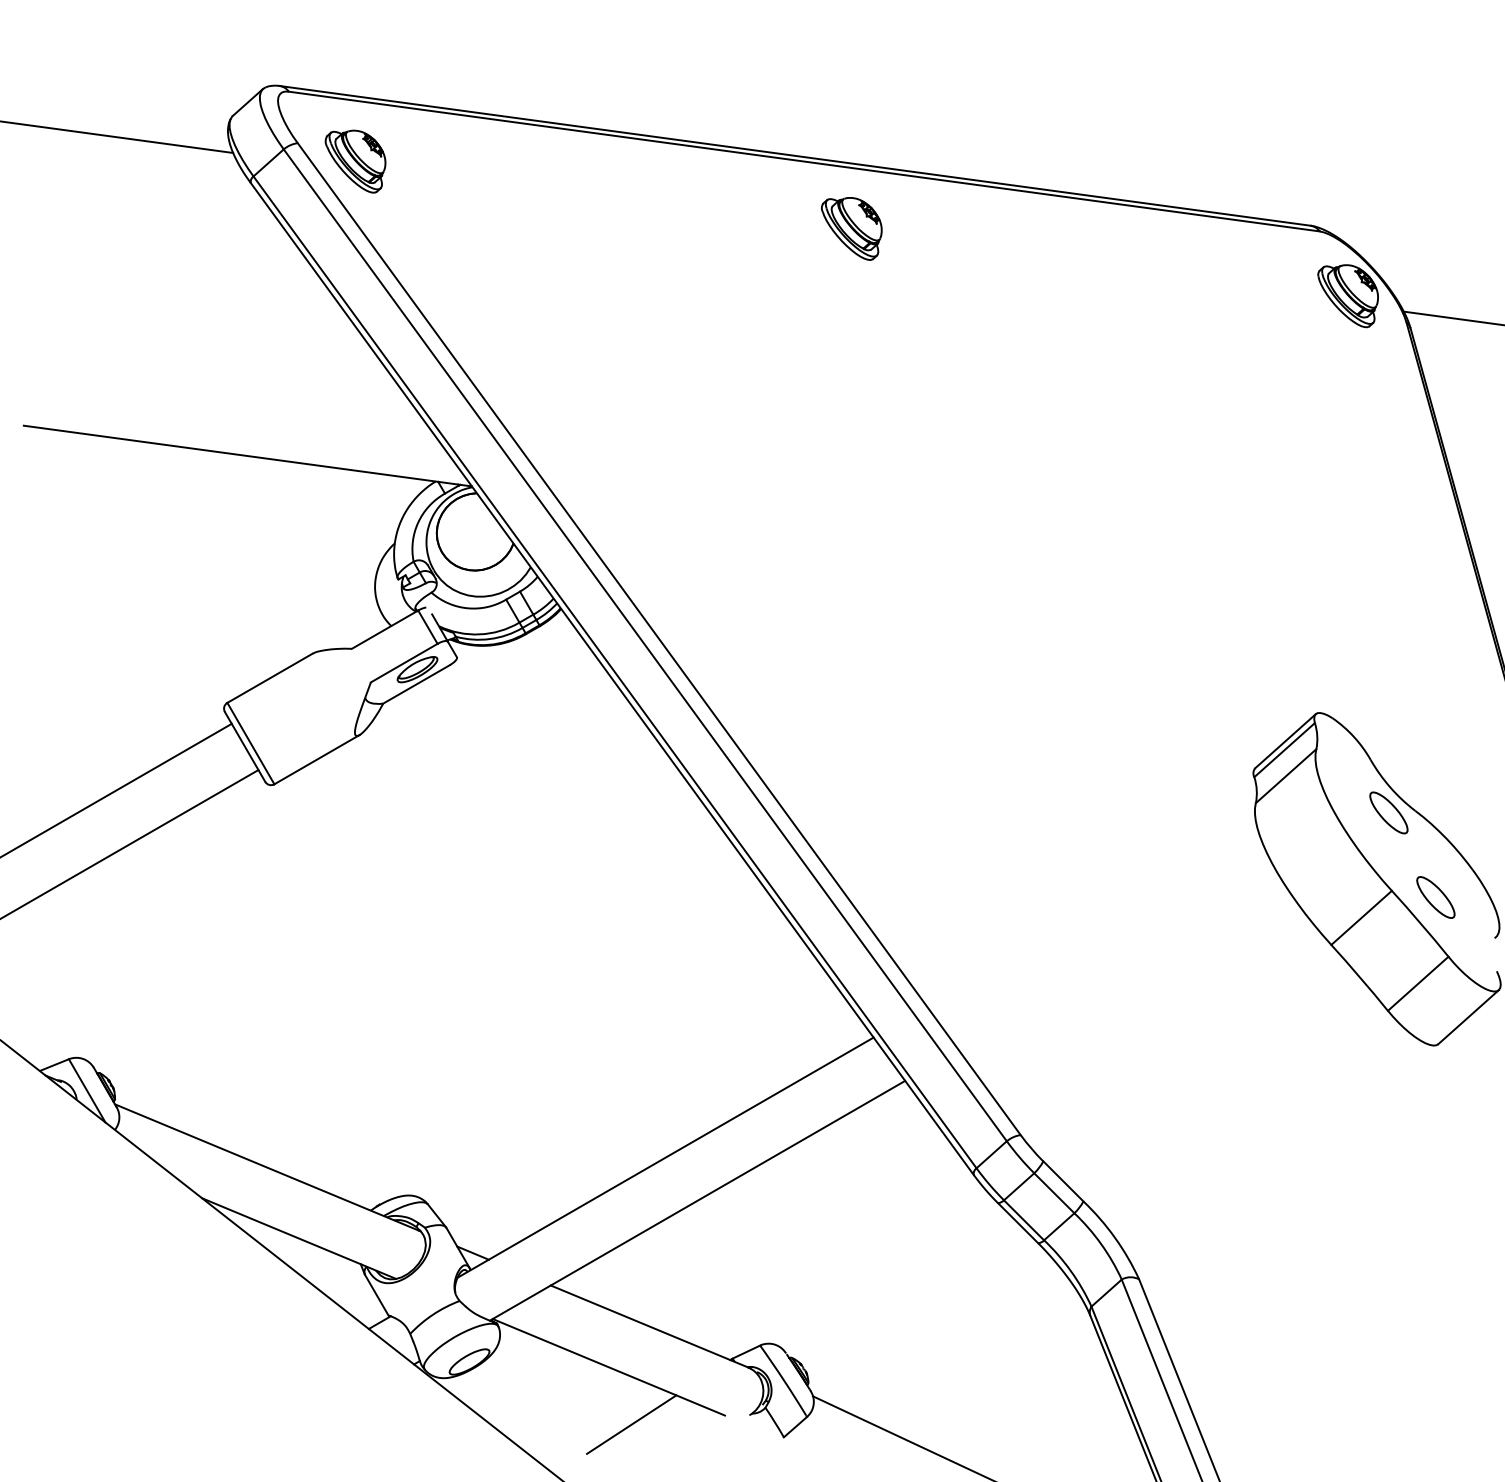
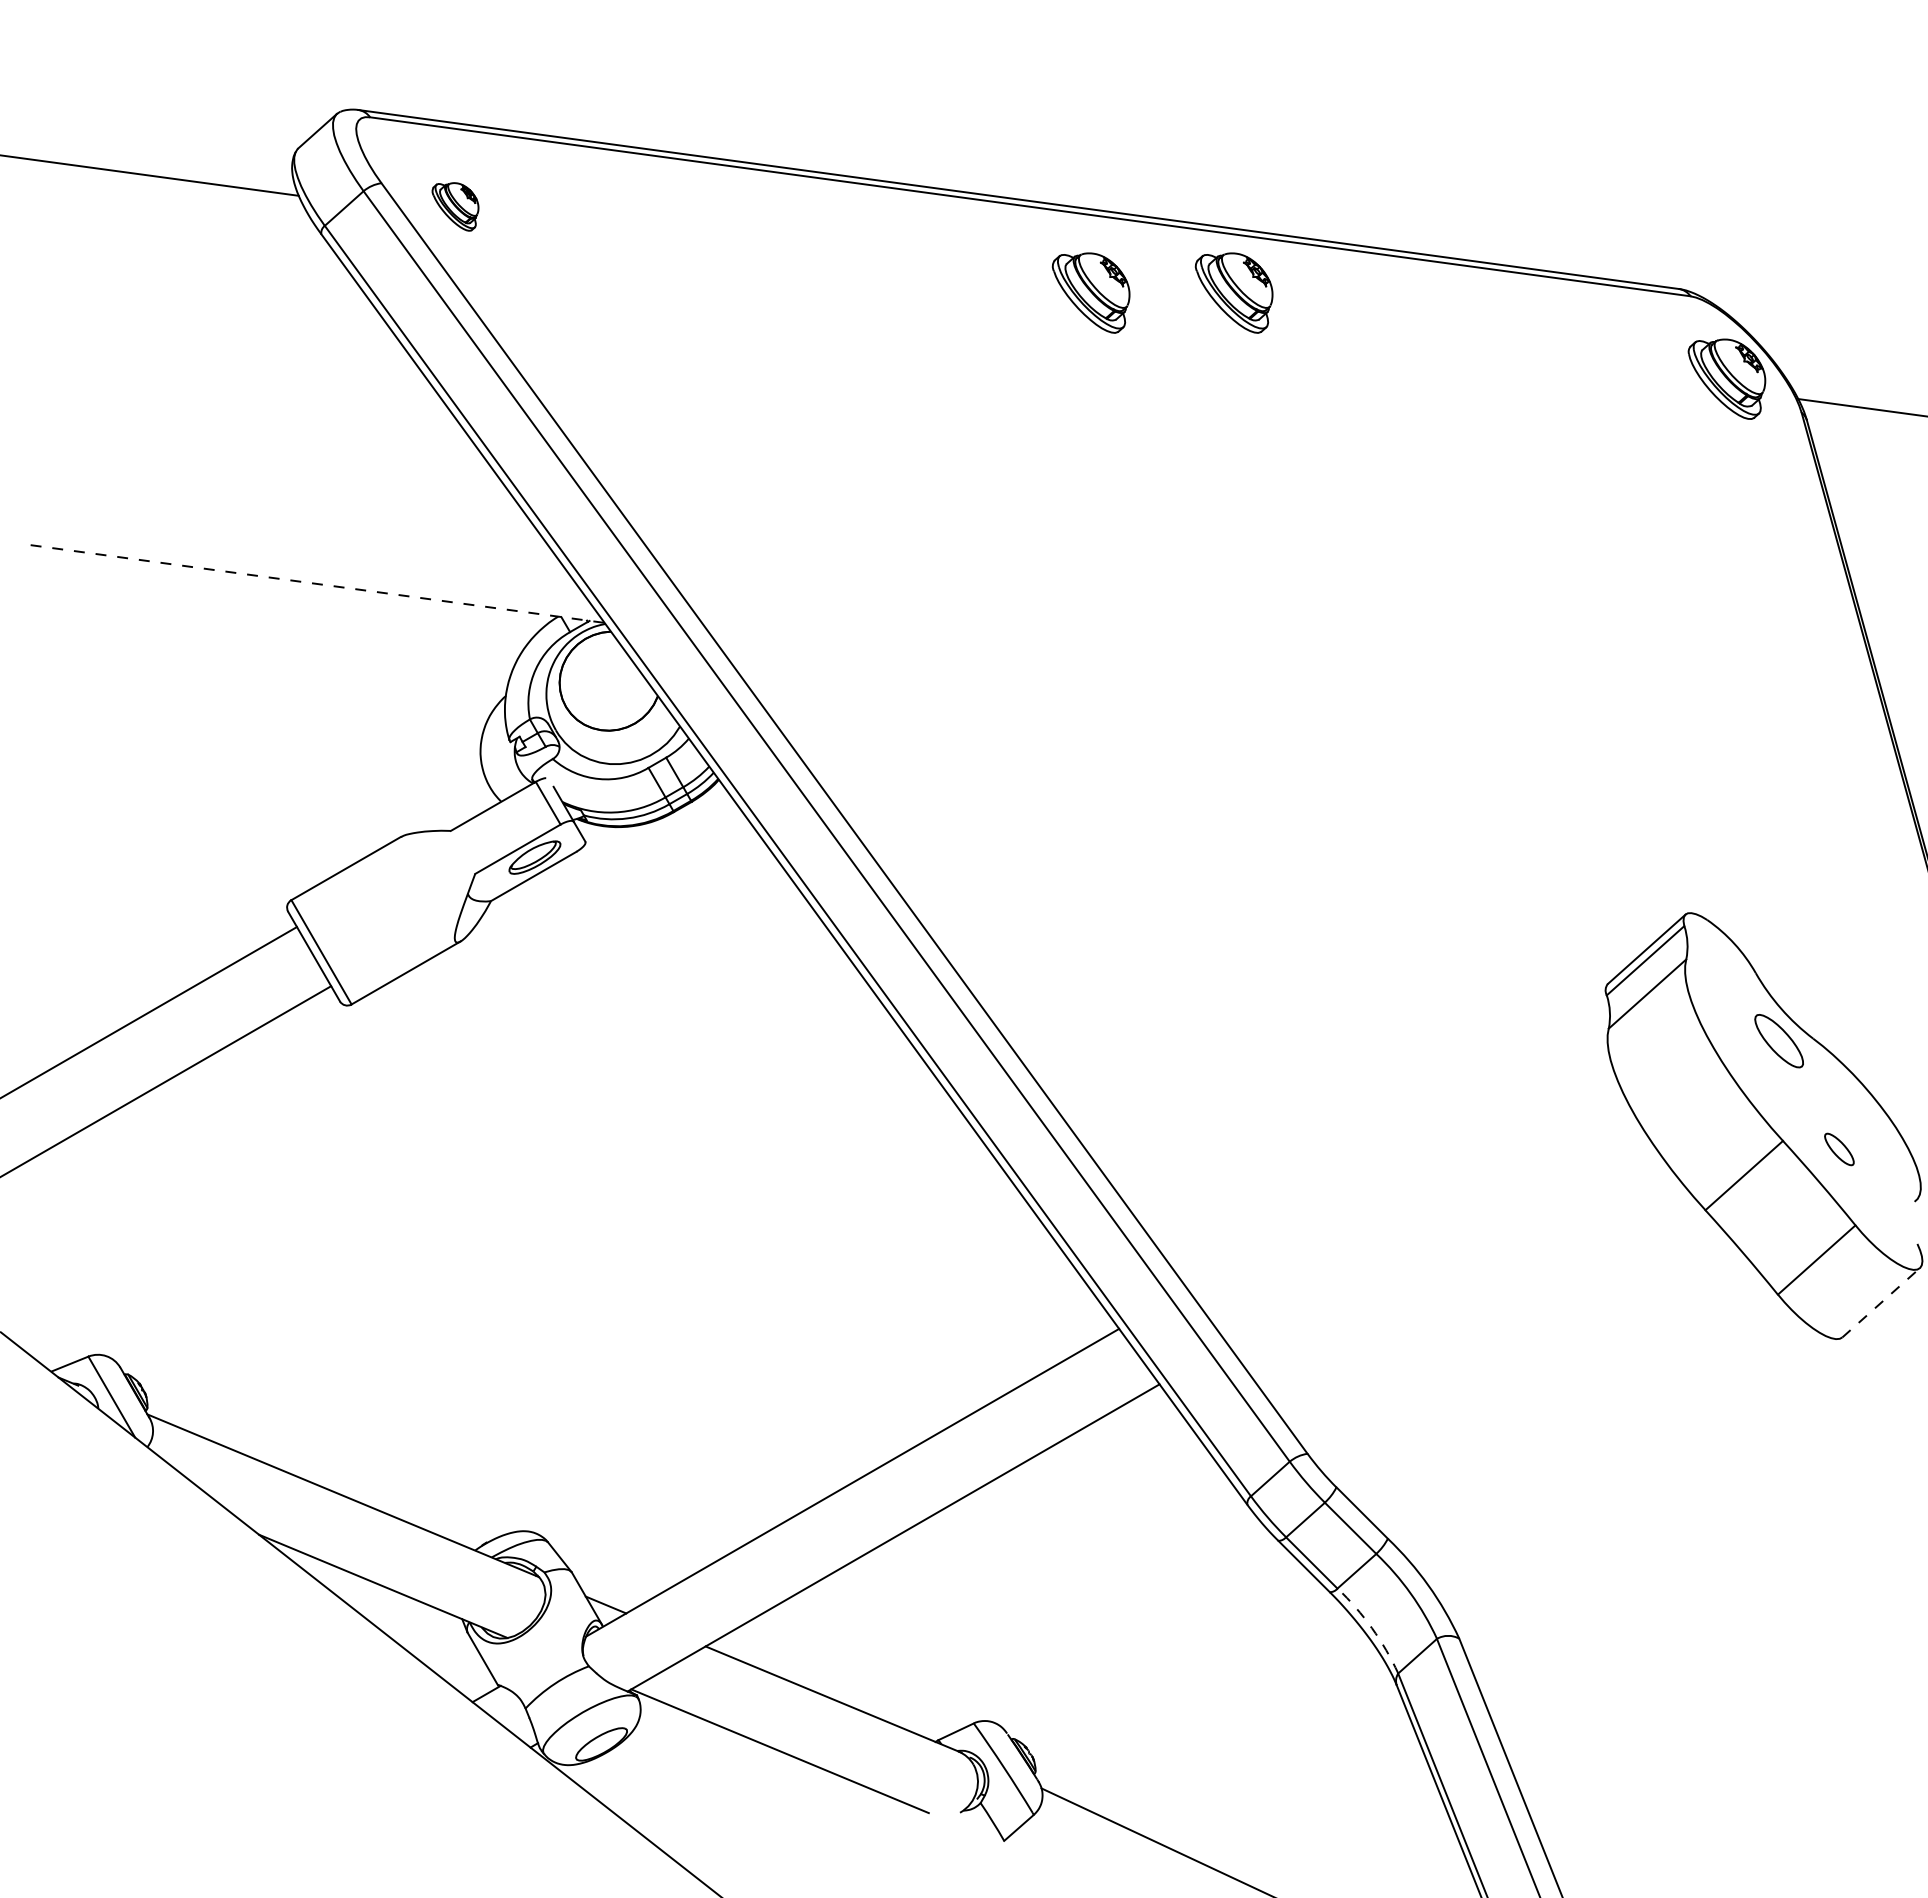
part: (355, 161) -> (455, 206), size x0.6
part: (962, 228) -> (1233, 292), added
line: (247, 456) -> (317, 584), solid -> dashed
part: (1436, 897) -> (1839, 1149), size x0.6
line: (1468, 1016) -> (1881, 1302), solid -> dashed
arc: (1070, 1271) -> (1371, 1628), solid -> dashed
line: (631, 1424) -> (809, 1824), removed

